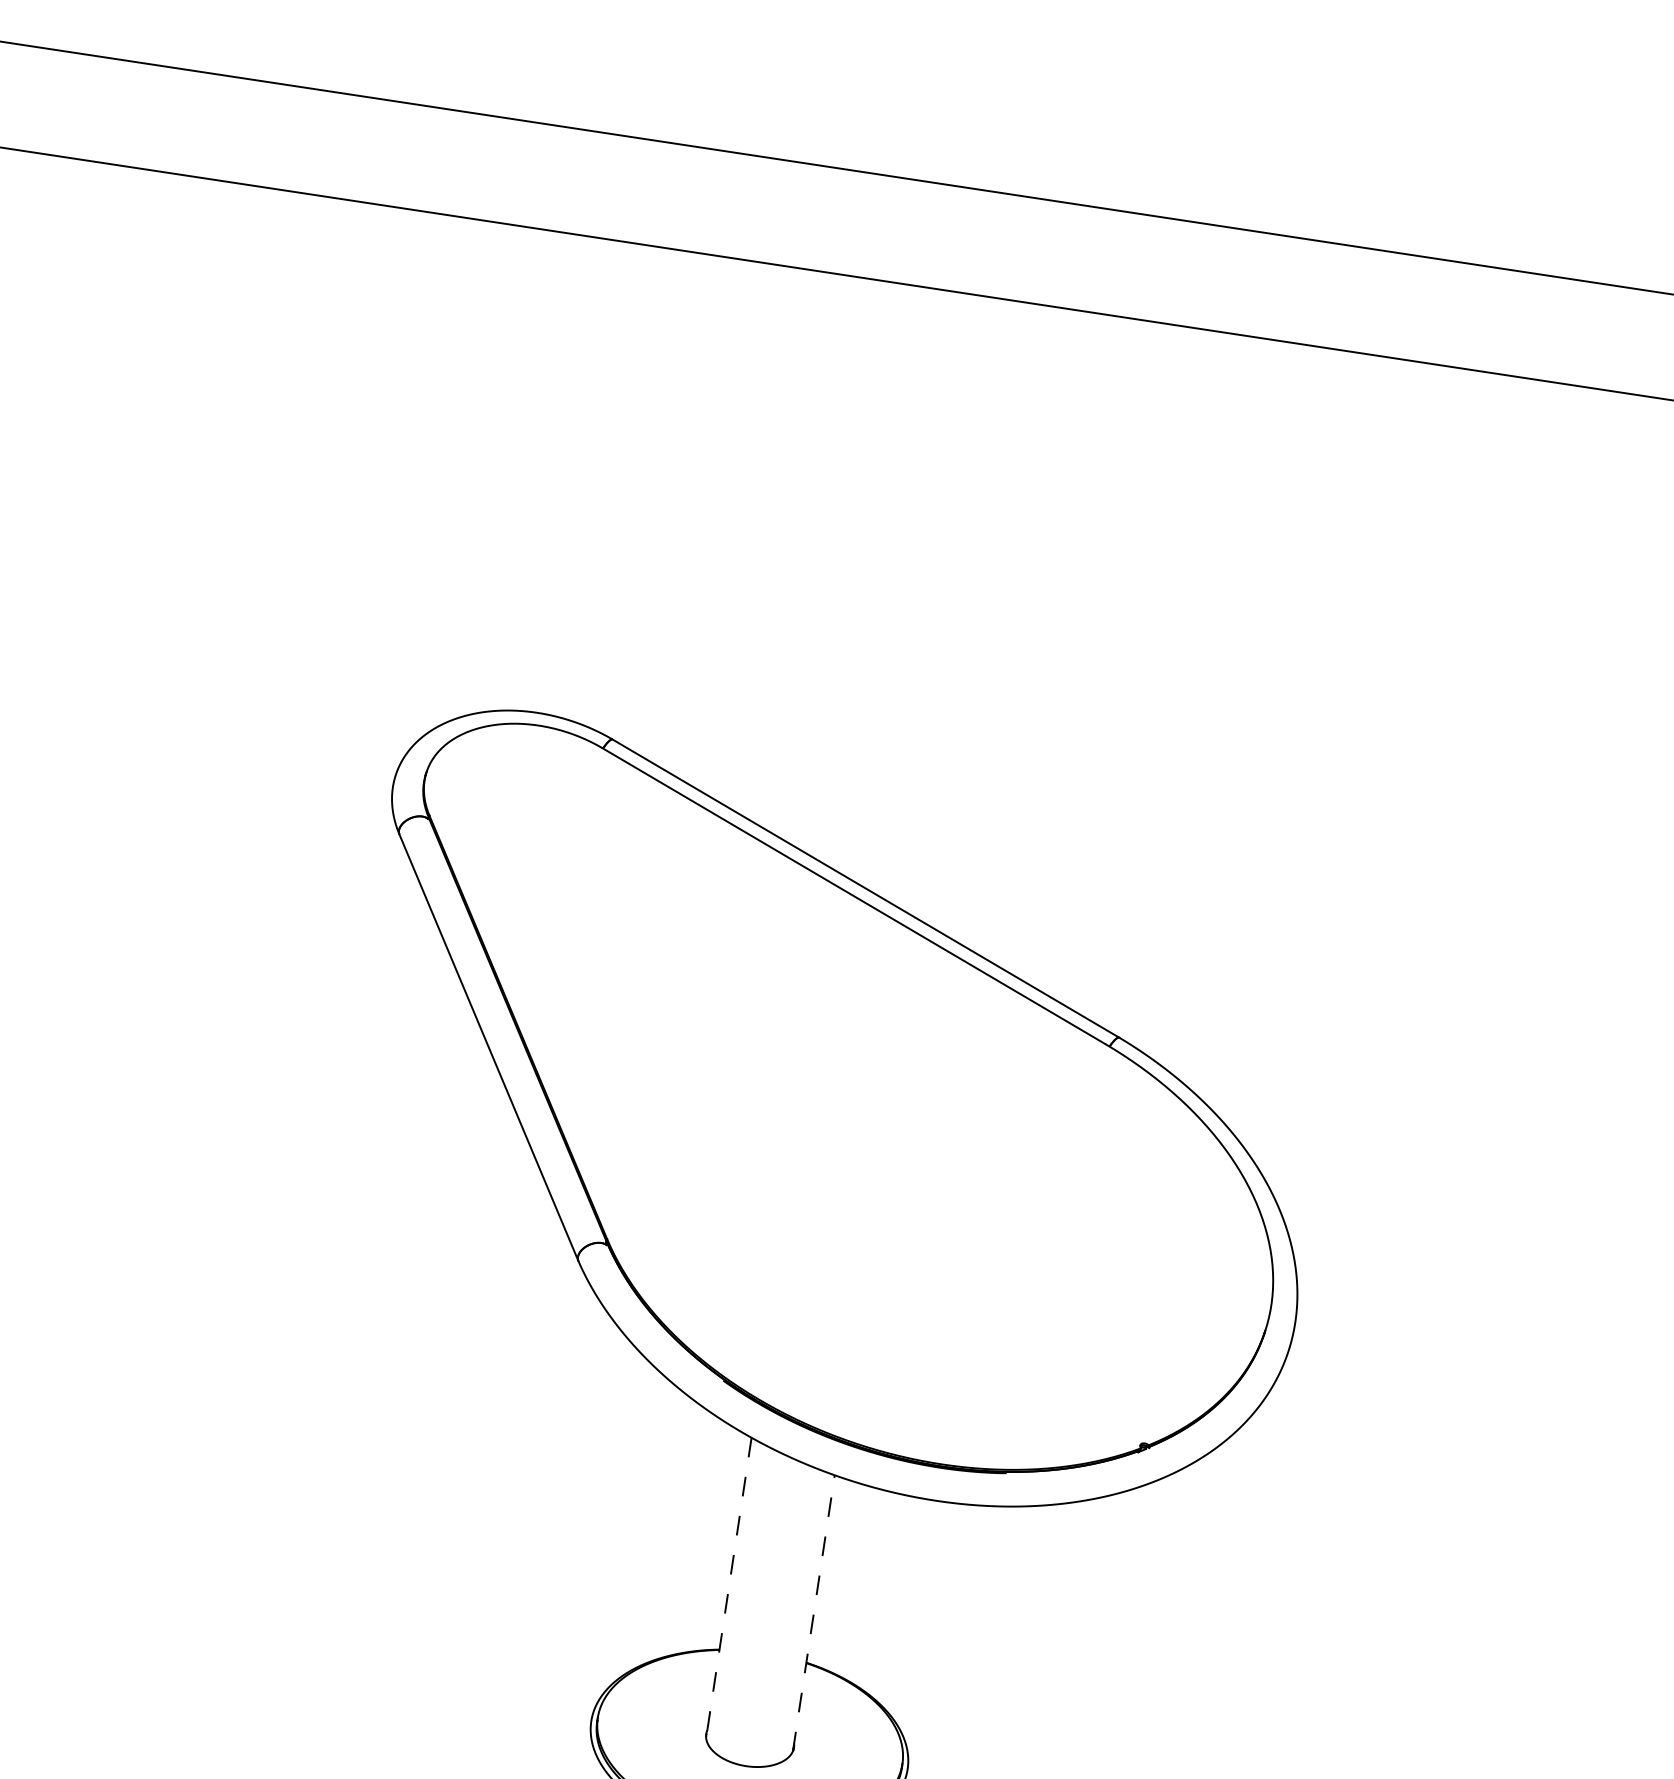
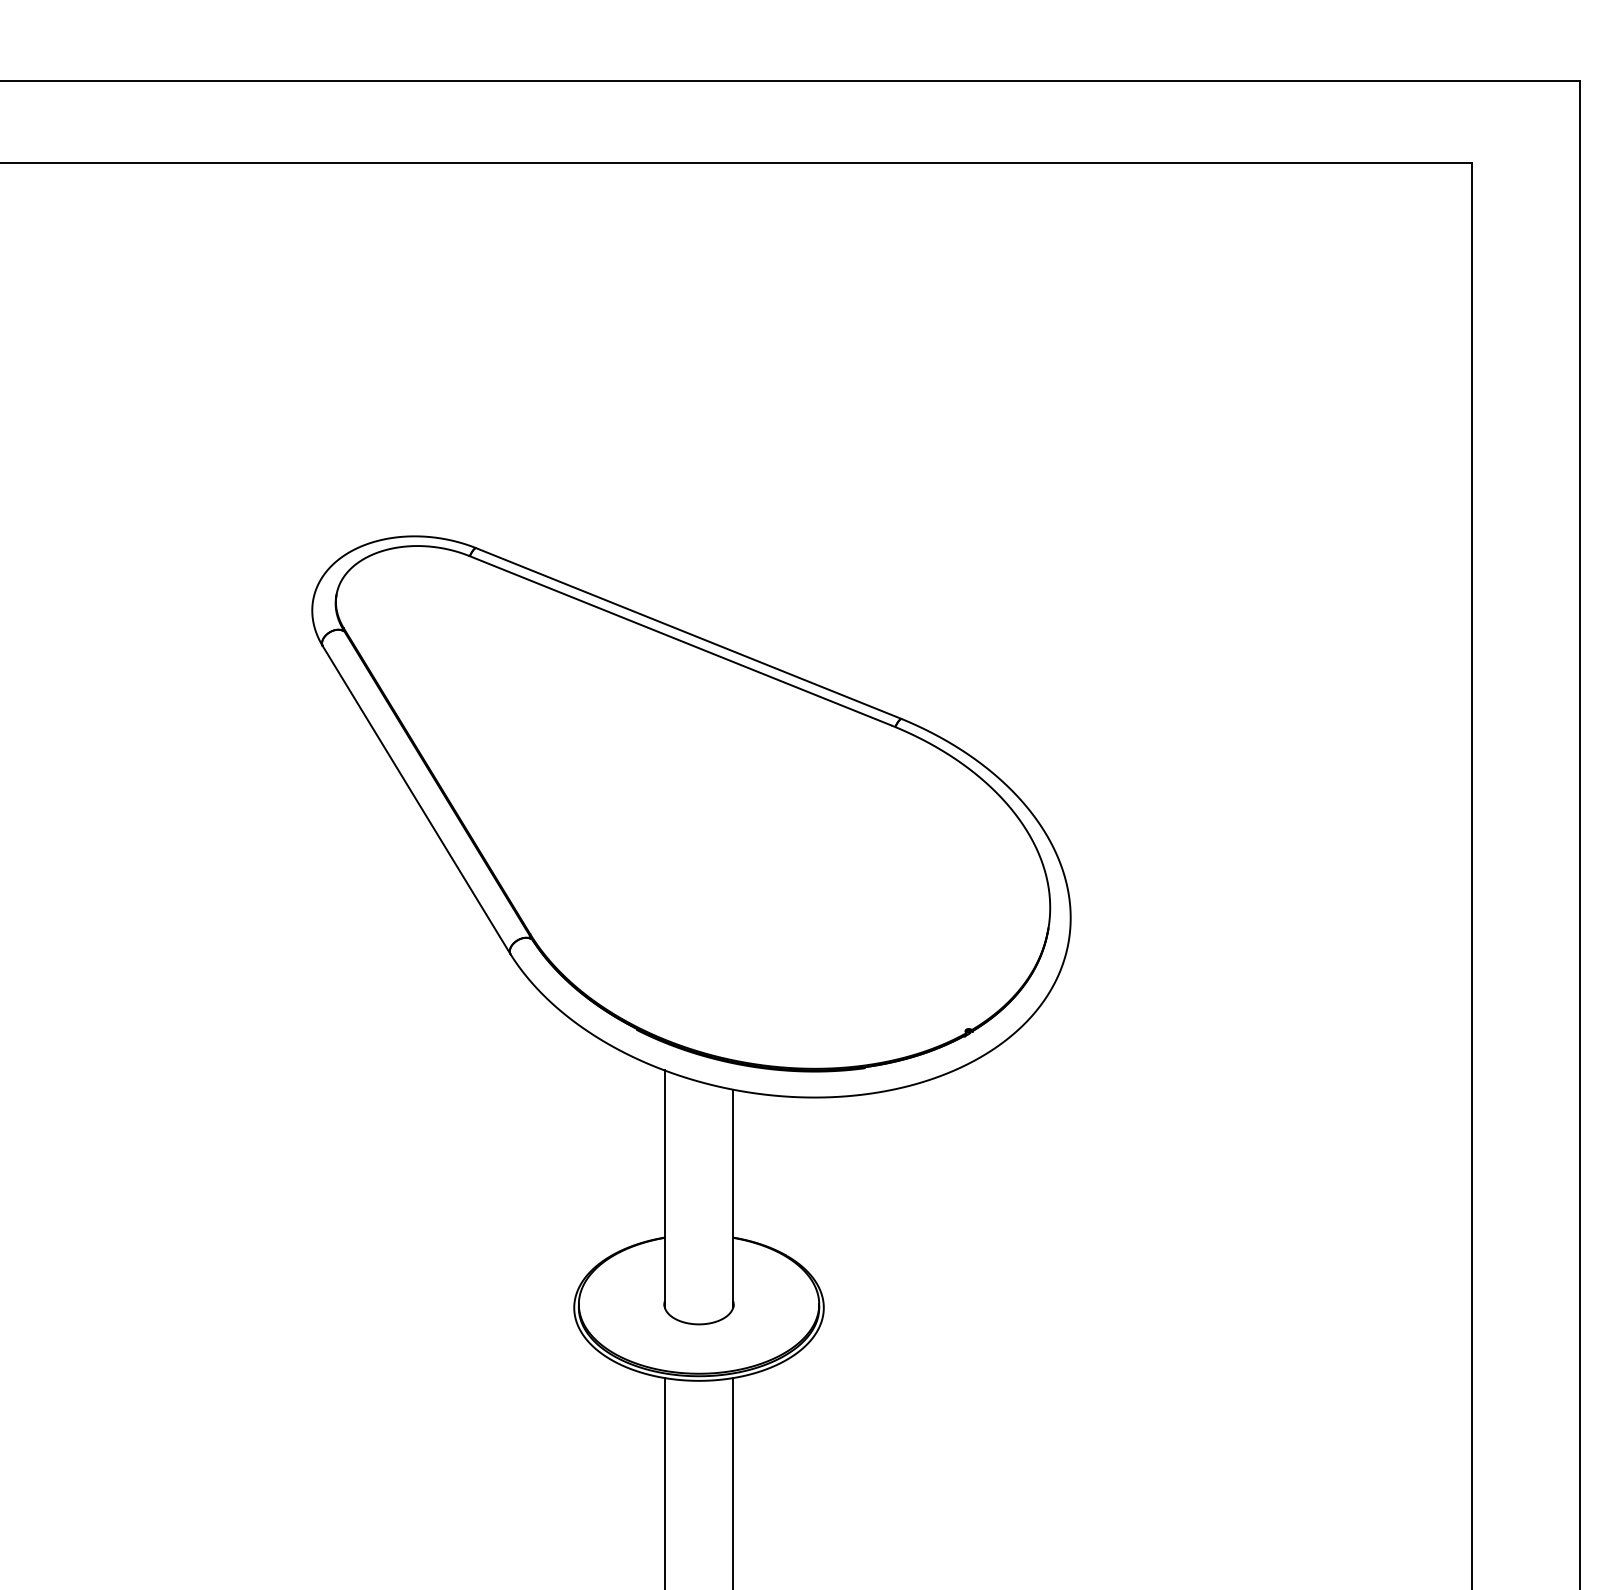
line: (728, 1587) -> (664, 1188), dashed -> solid
line: (814, 1613) -> (733, 1198), dashed -> solid

